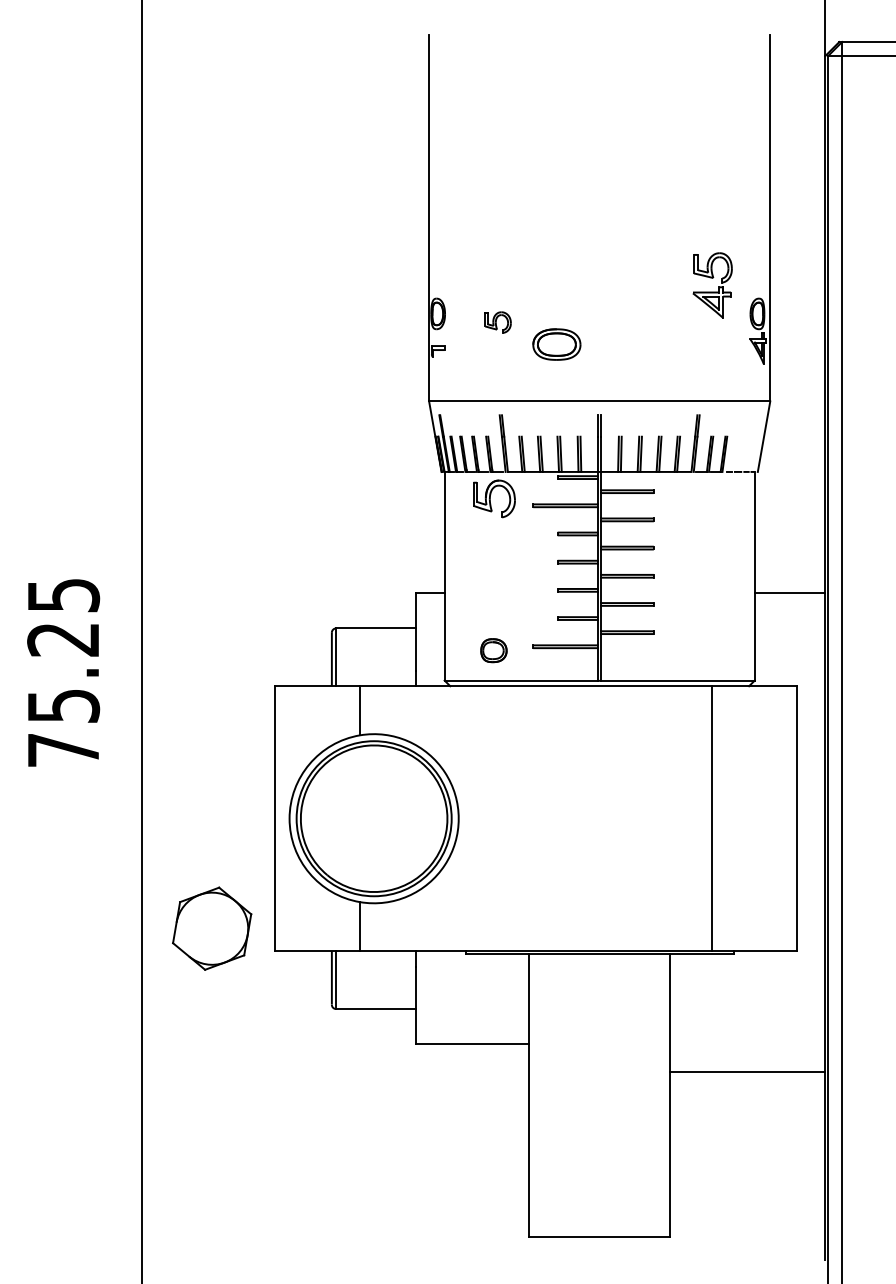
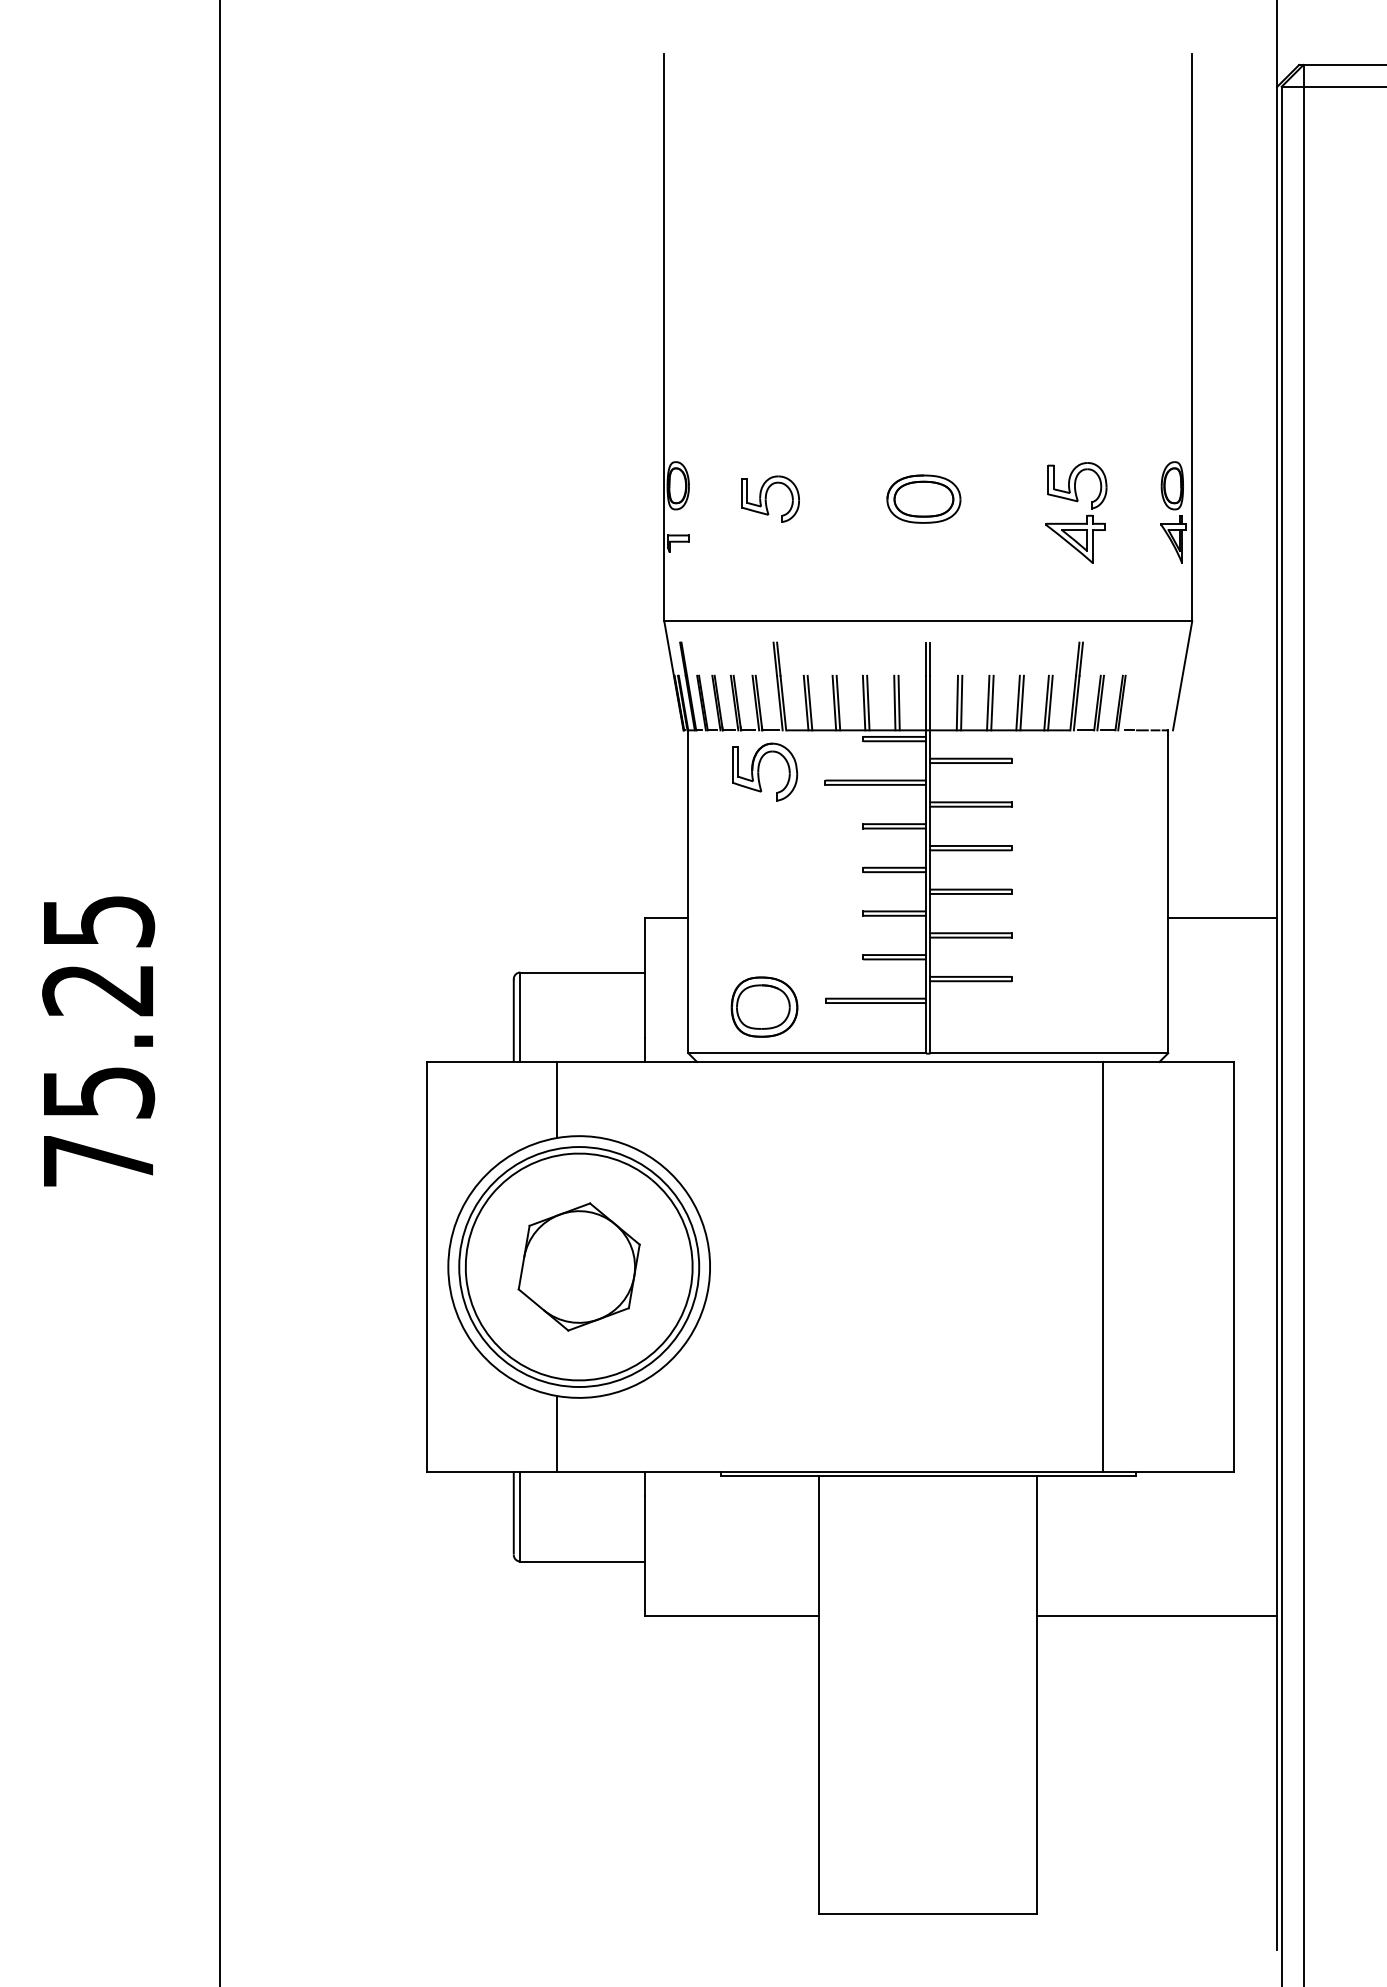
part: (712, 285) -> (1076, 512), moved
part: (498, 322) -> (771, 499), size x1.43
part: (556, 344) -> (923, 499), moved
part: (493, 650) -> (763, 1006), size x1.67
part: (212, 928) -> (579, 1266), moved
line: (747, 1072) -> (1157, 1616), moved

